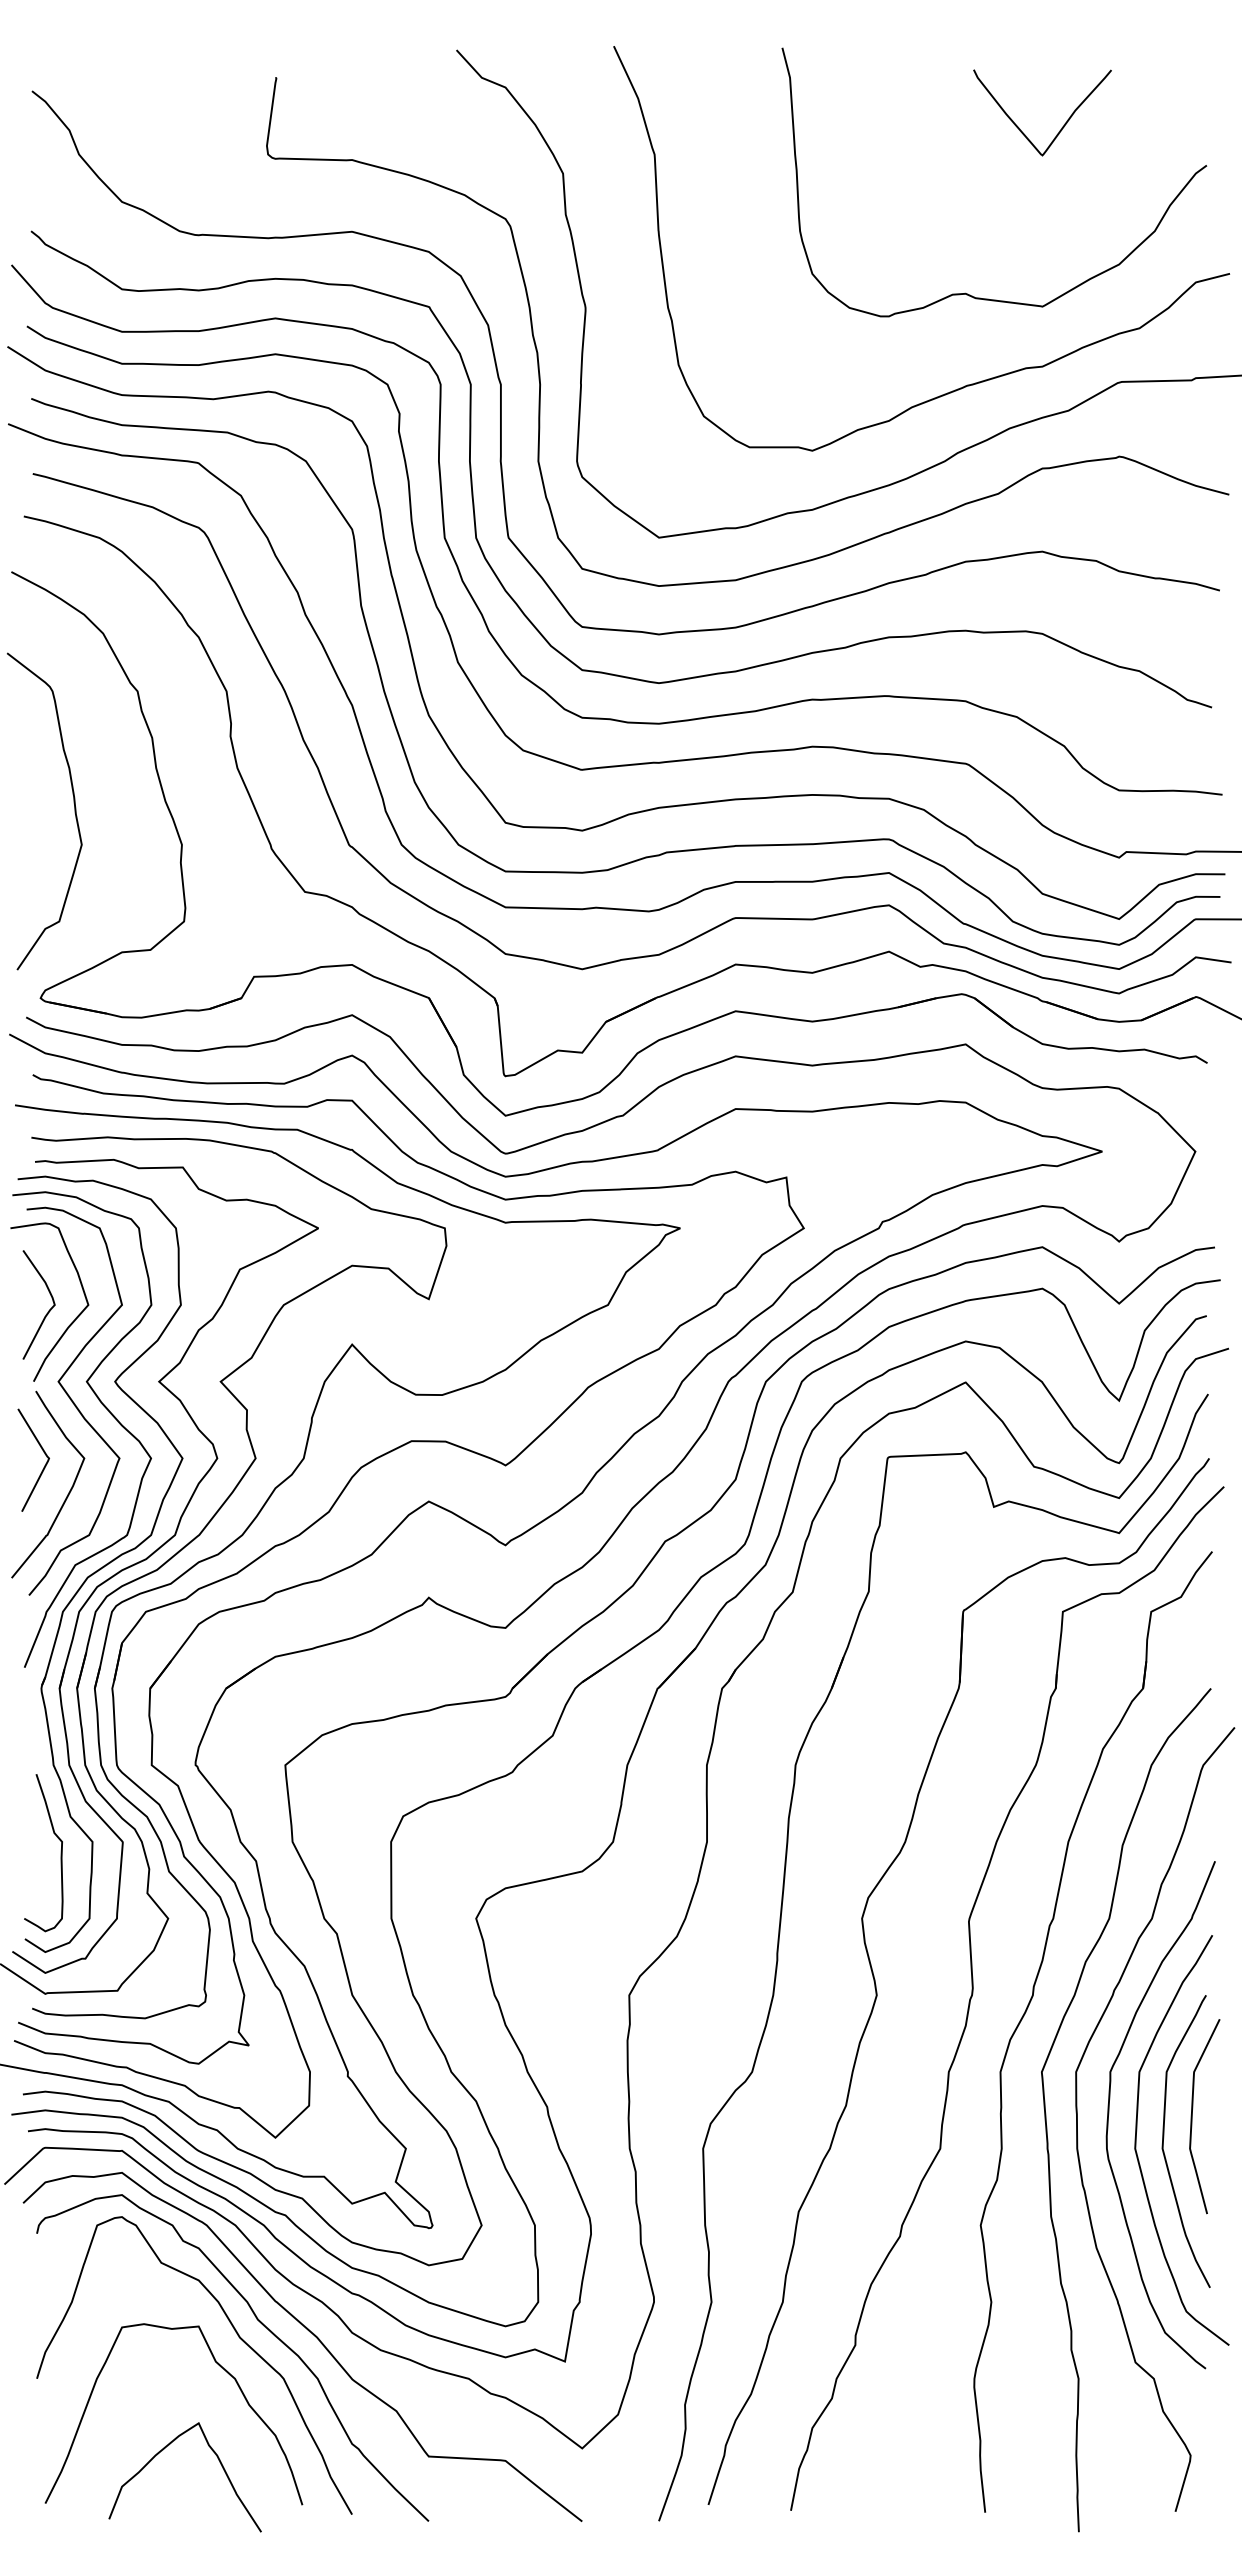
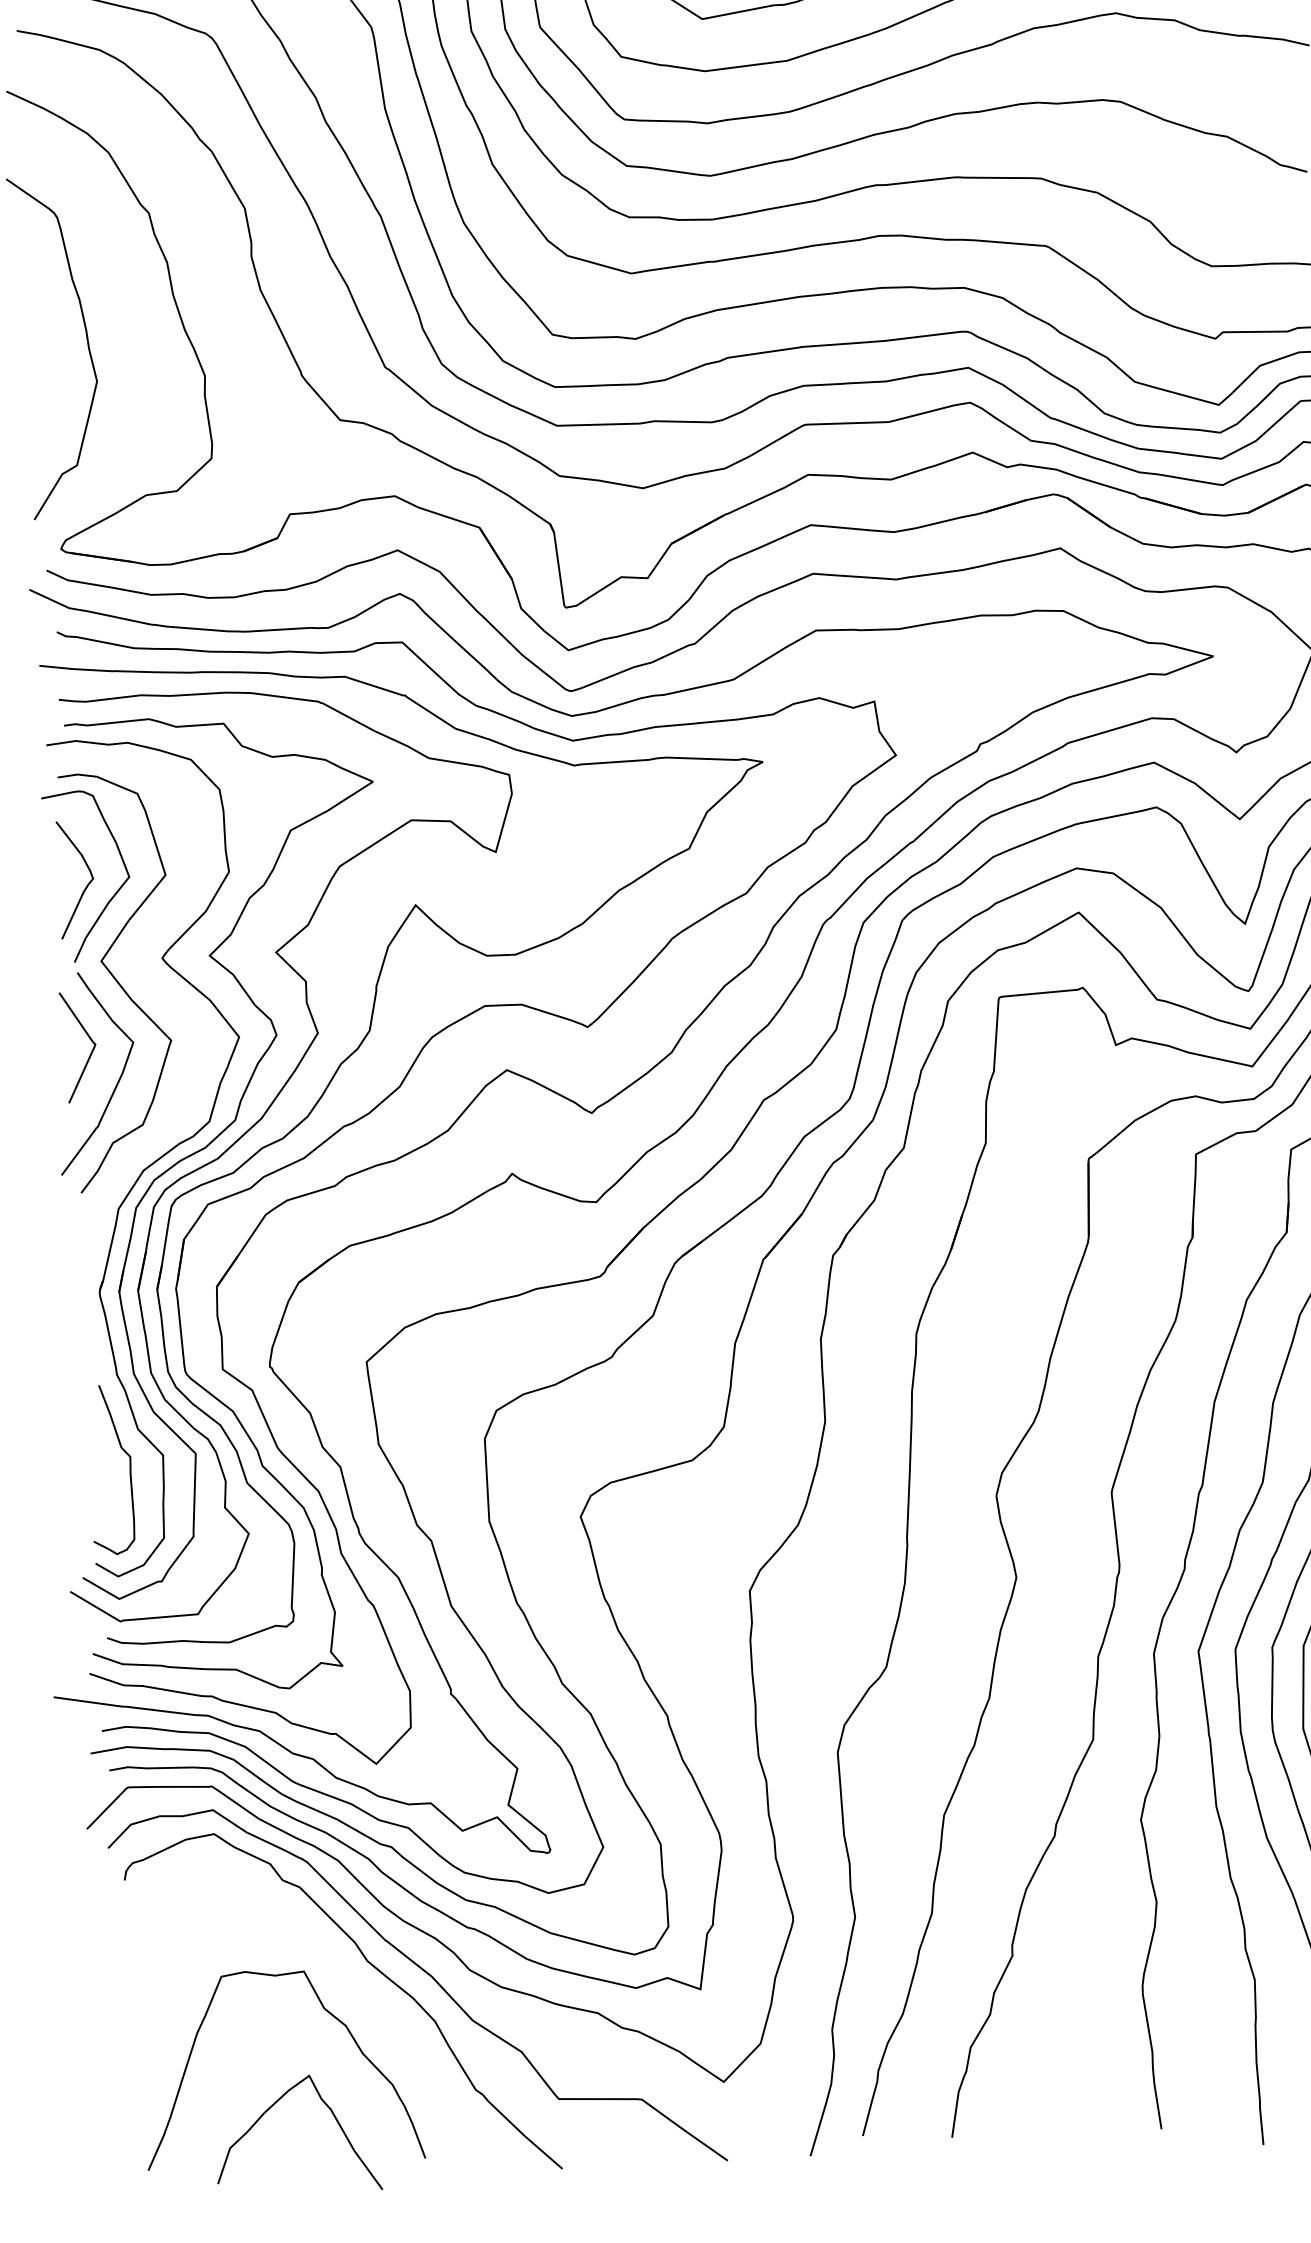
curve: (104, 1407) -> (152, 986), removed
curve: (238, 2337) -> (347, 1981), removed

